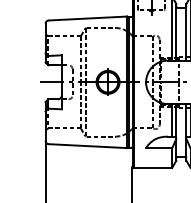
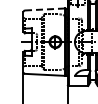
line: (88, 18) -> (45, 9), solid -> dashed

